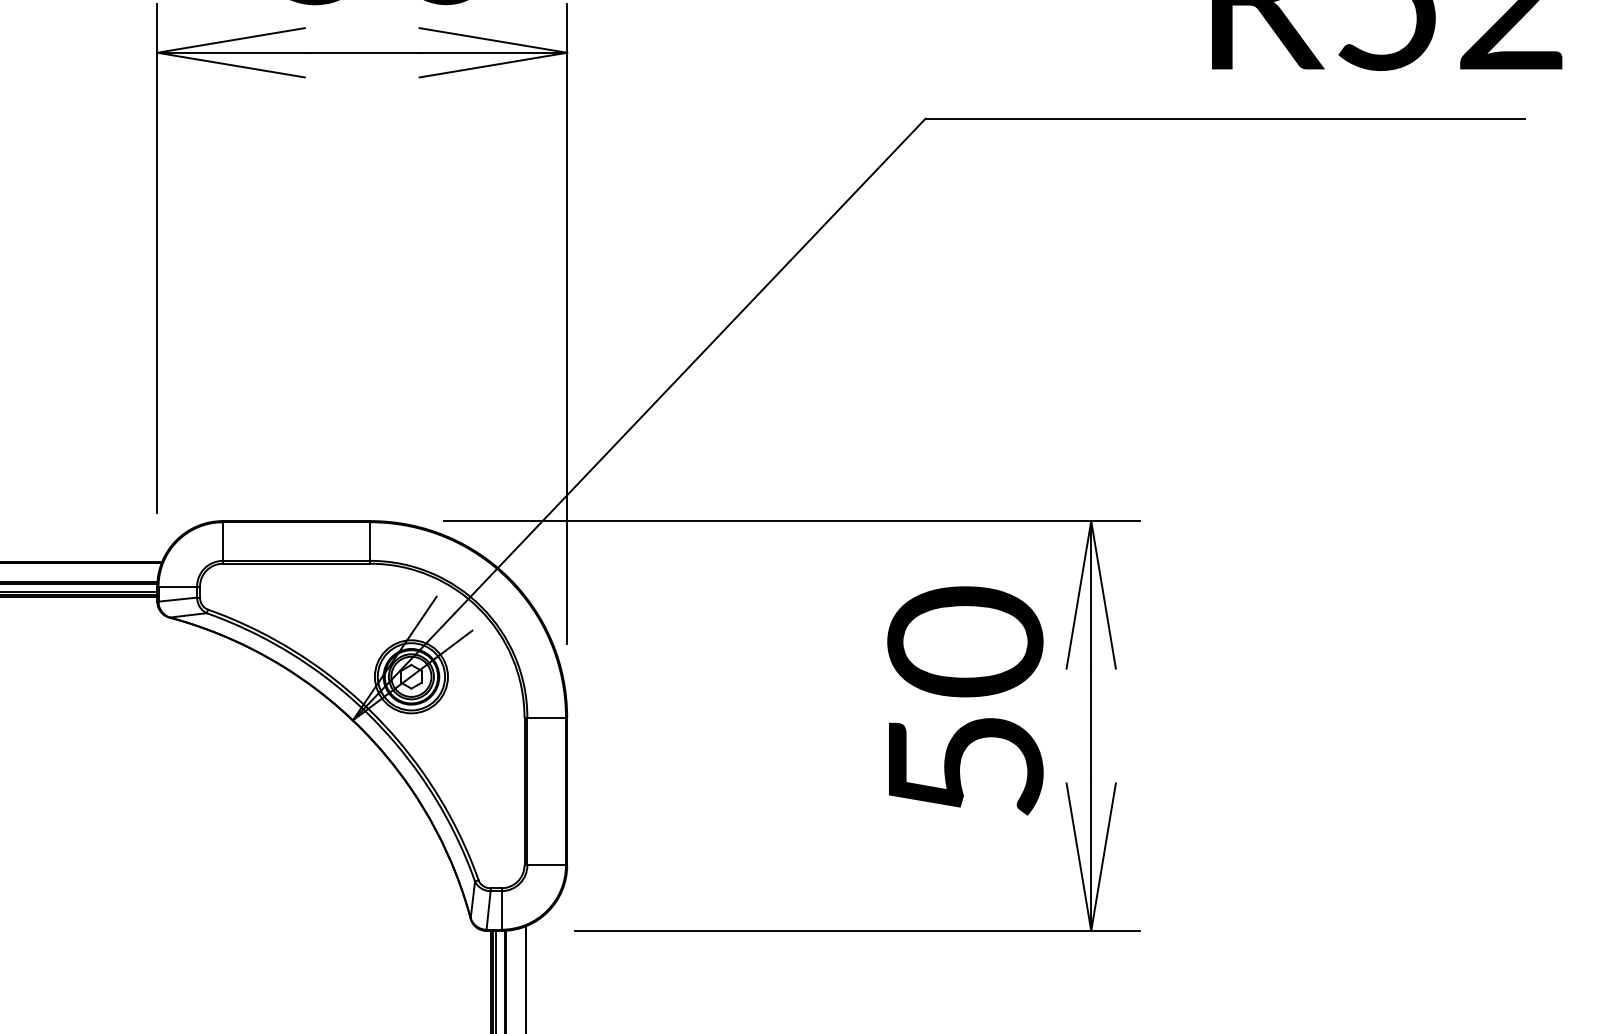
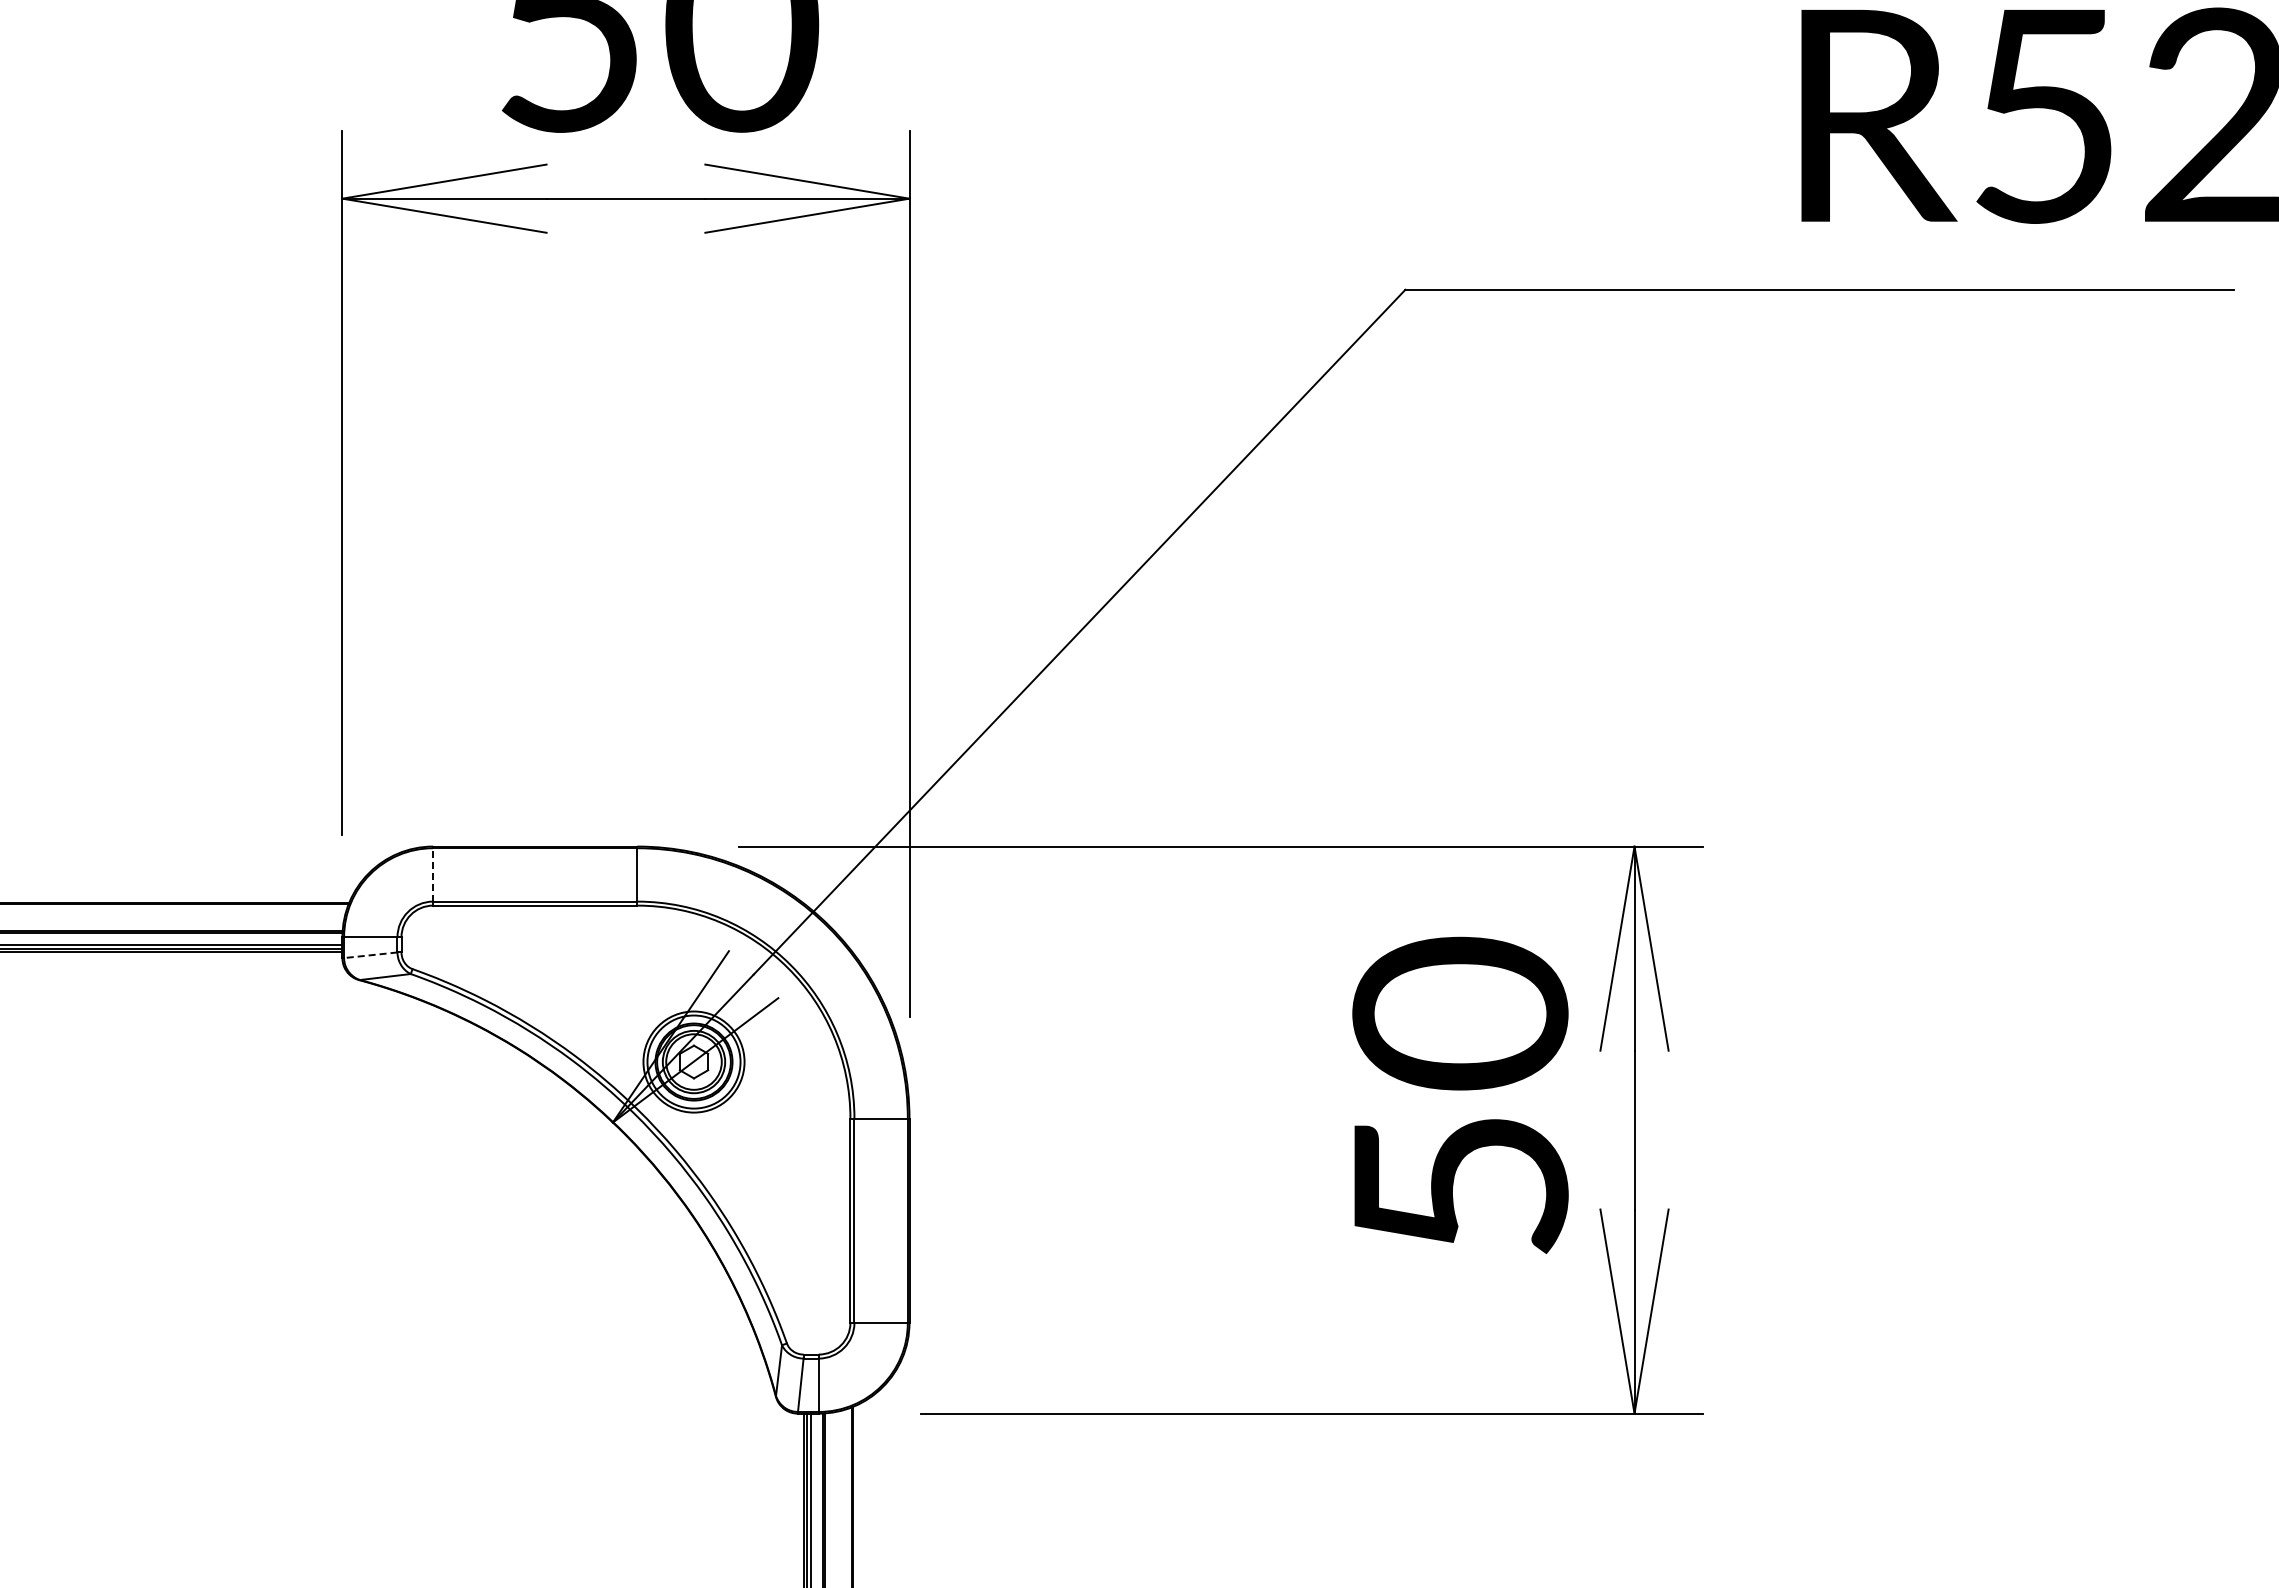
line: (223, 541) -> (433, 874), solid -> dashed
line: (177, 599) -> (370, 955), solid -> dashed

